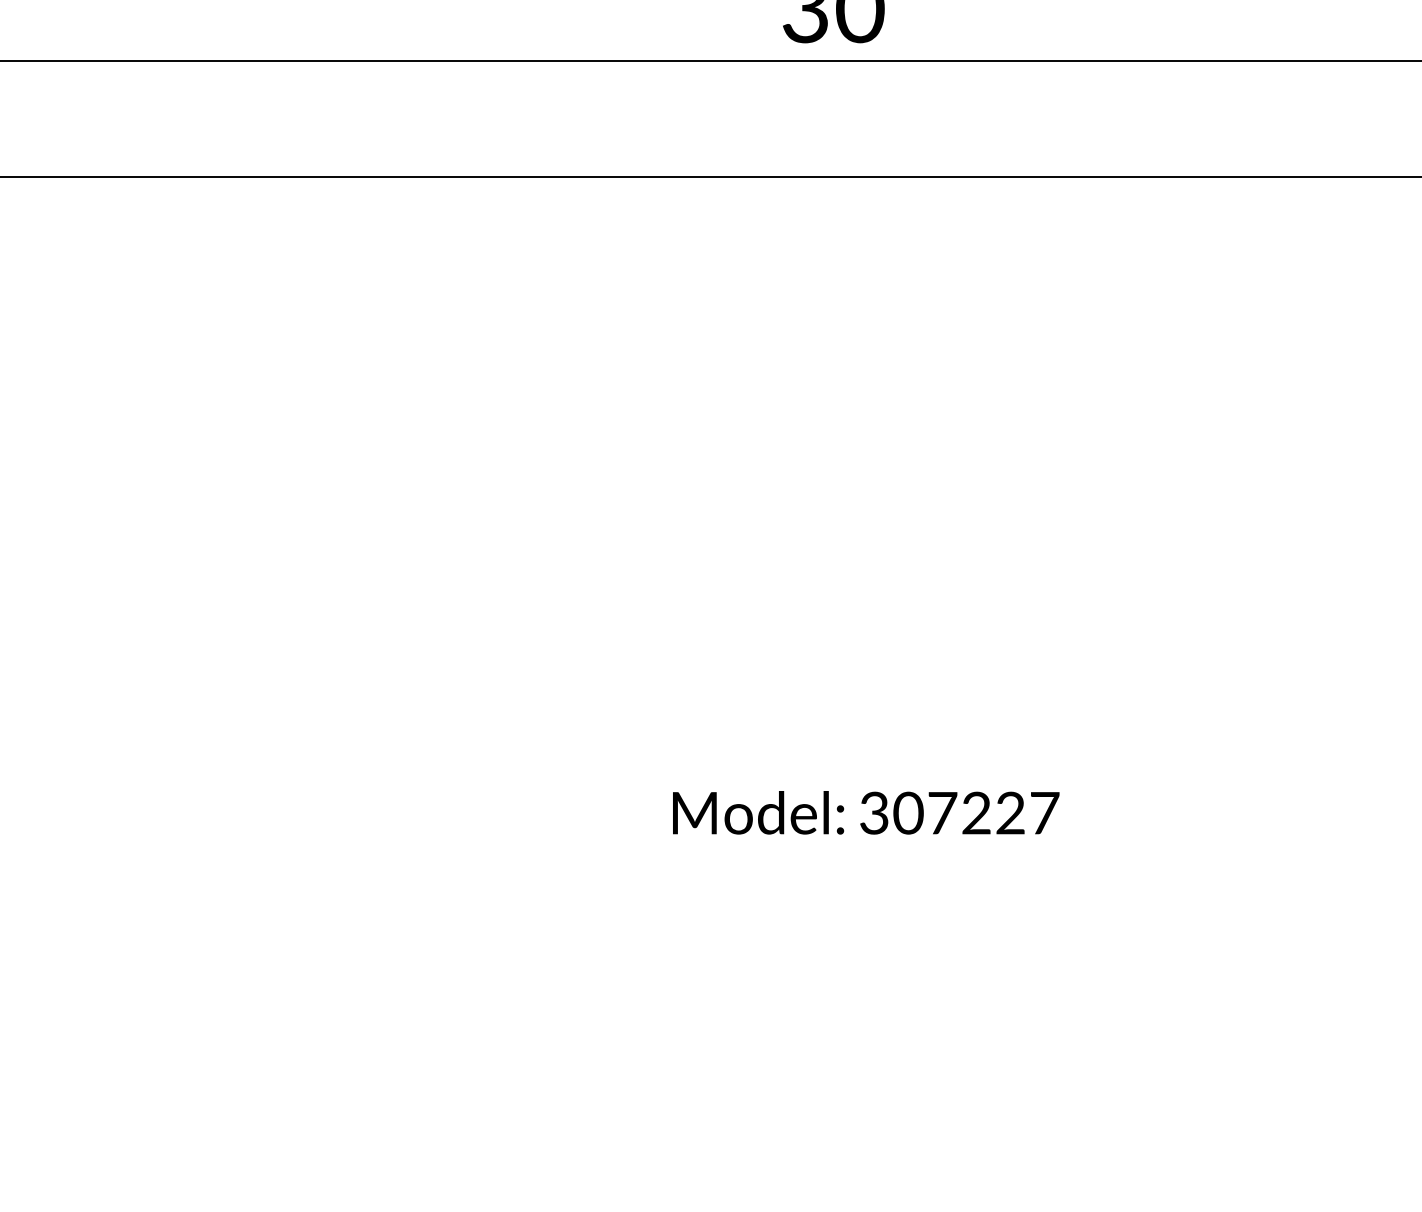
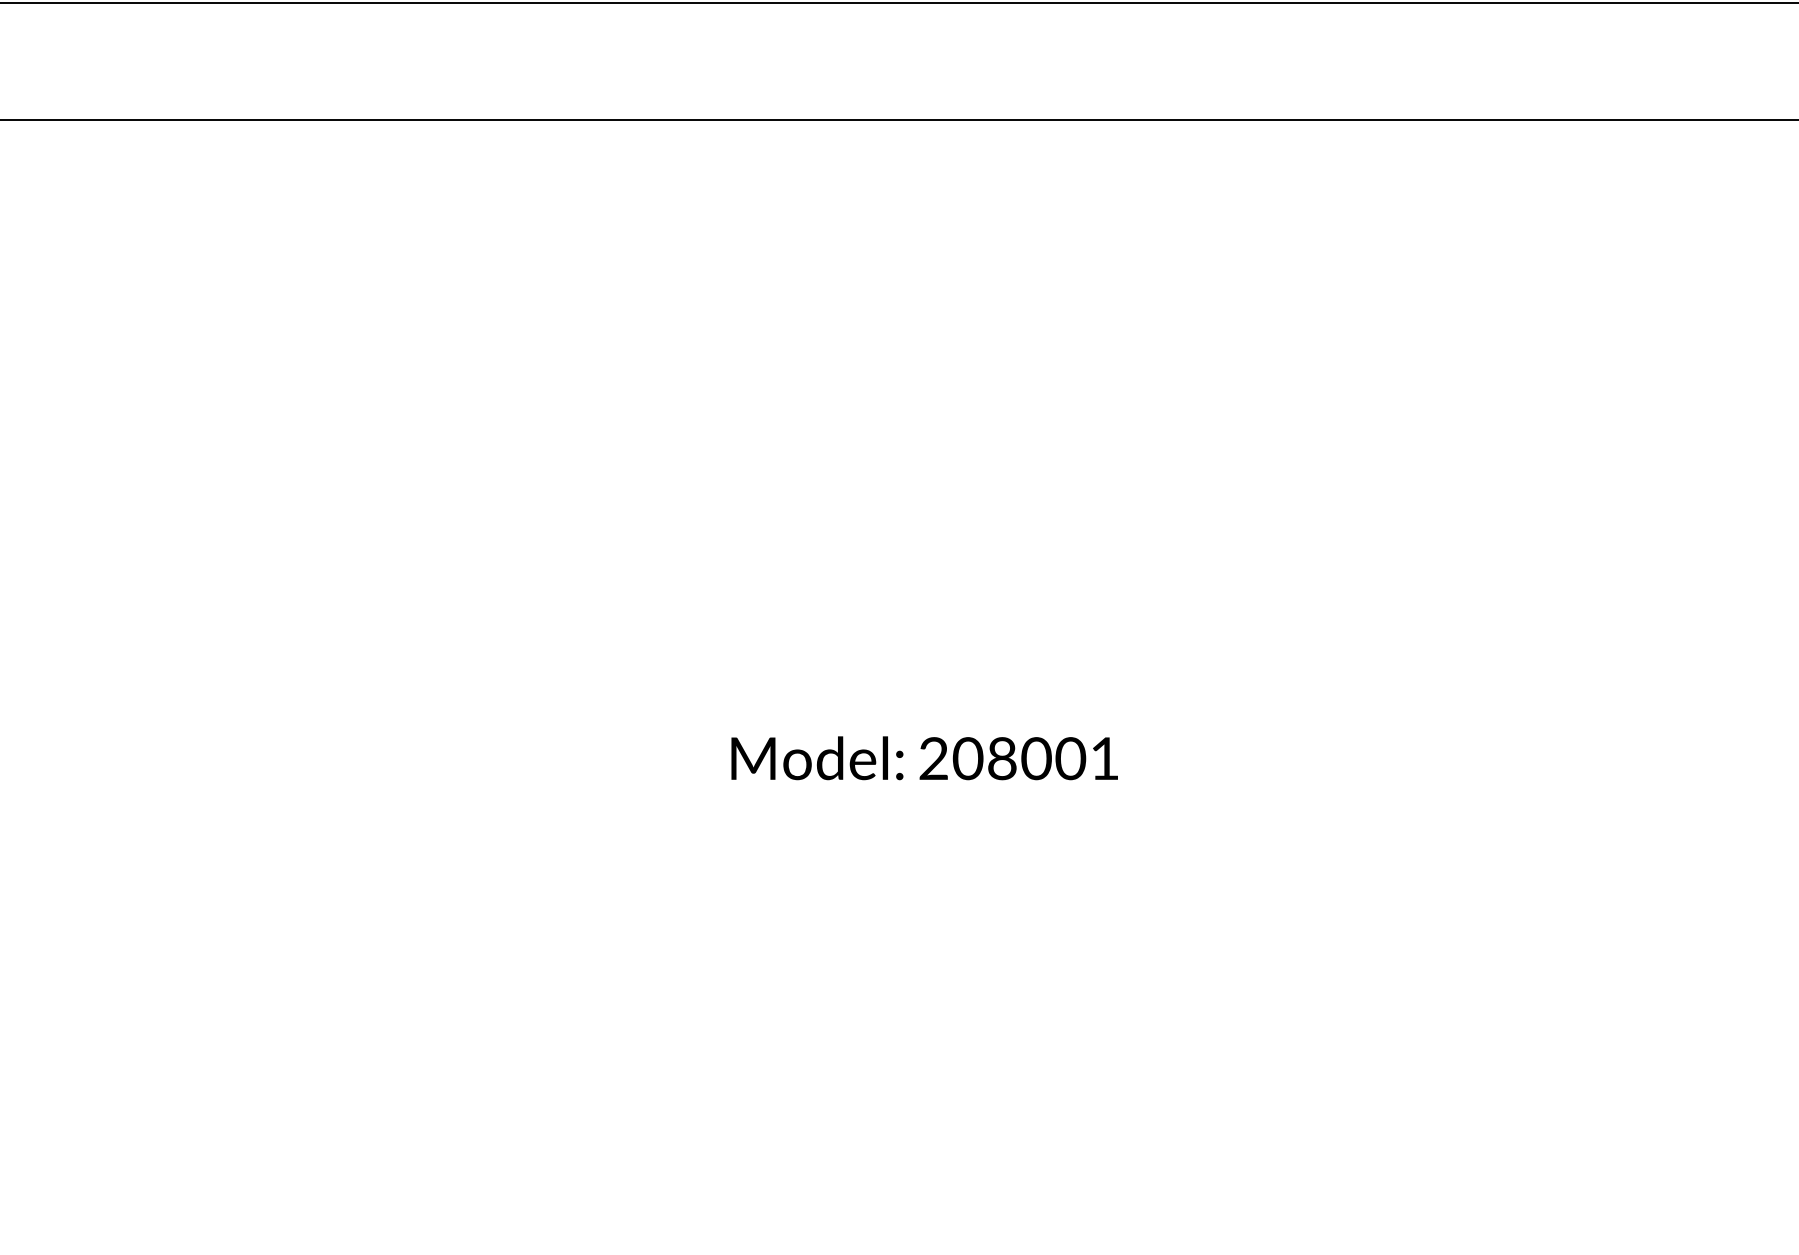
text: (959, 813) -> (1019, 758), 307227 -> 208001

